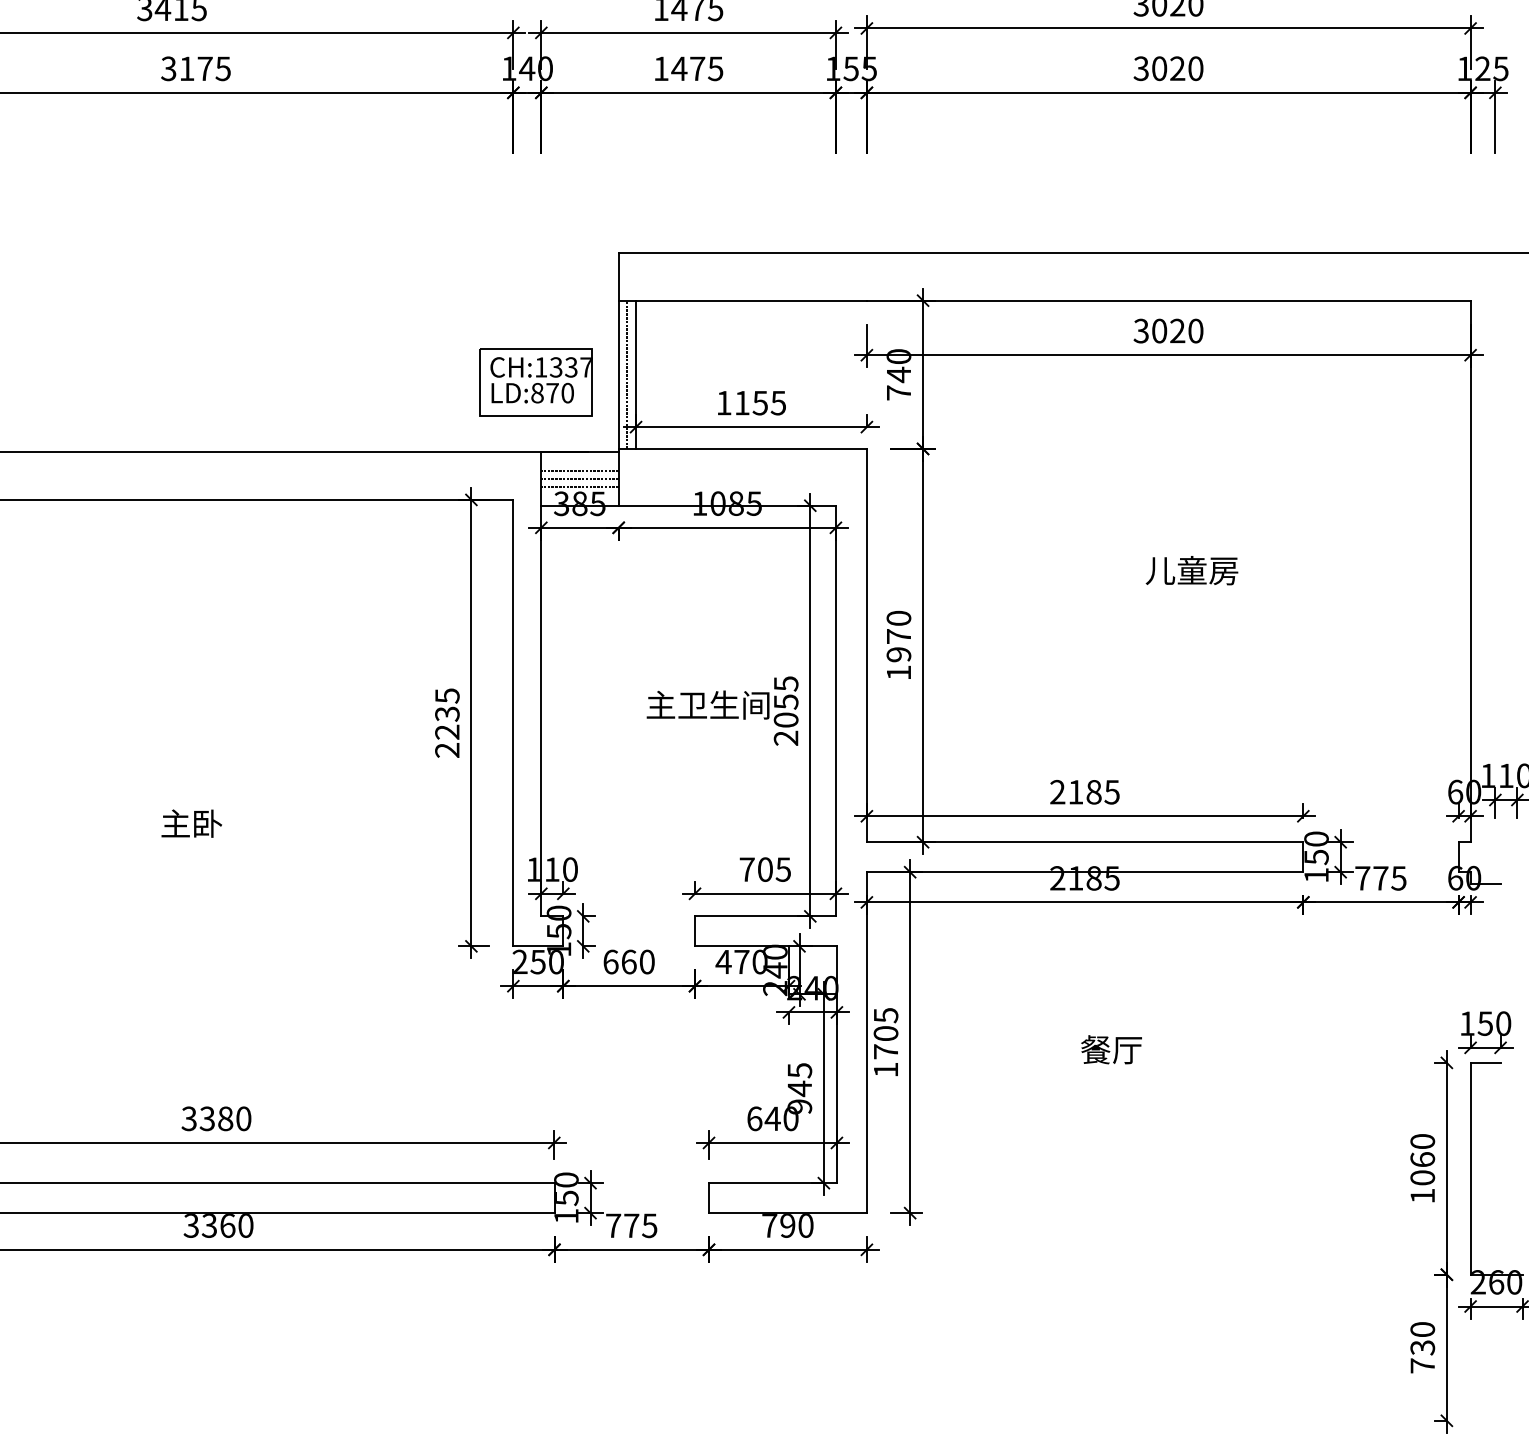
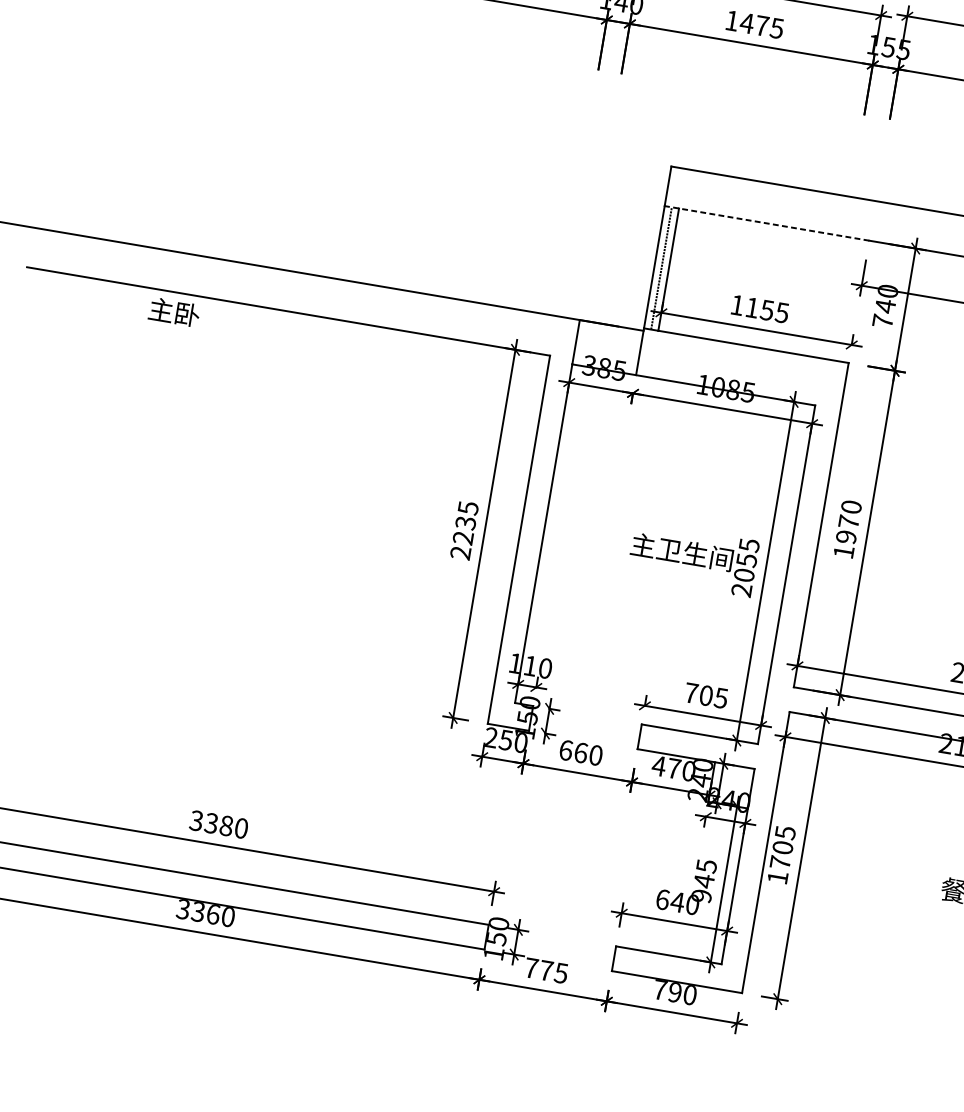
line: (742, 300) -> (766, 223), solid -> dashed
part: (535, 382) -> (584, 261), removed
line: (579, 470) -> (608, 340), removed
line: (579, 478) -> (607, 347), removed
line: (579, 486) -> (606, 353), removed
text: (191, 823) -> (174, 312), moved

